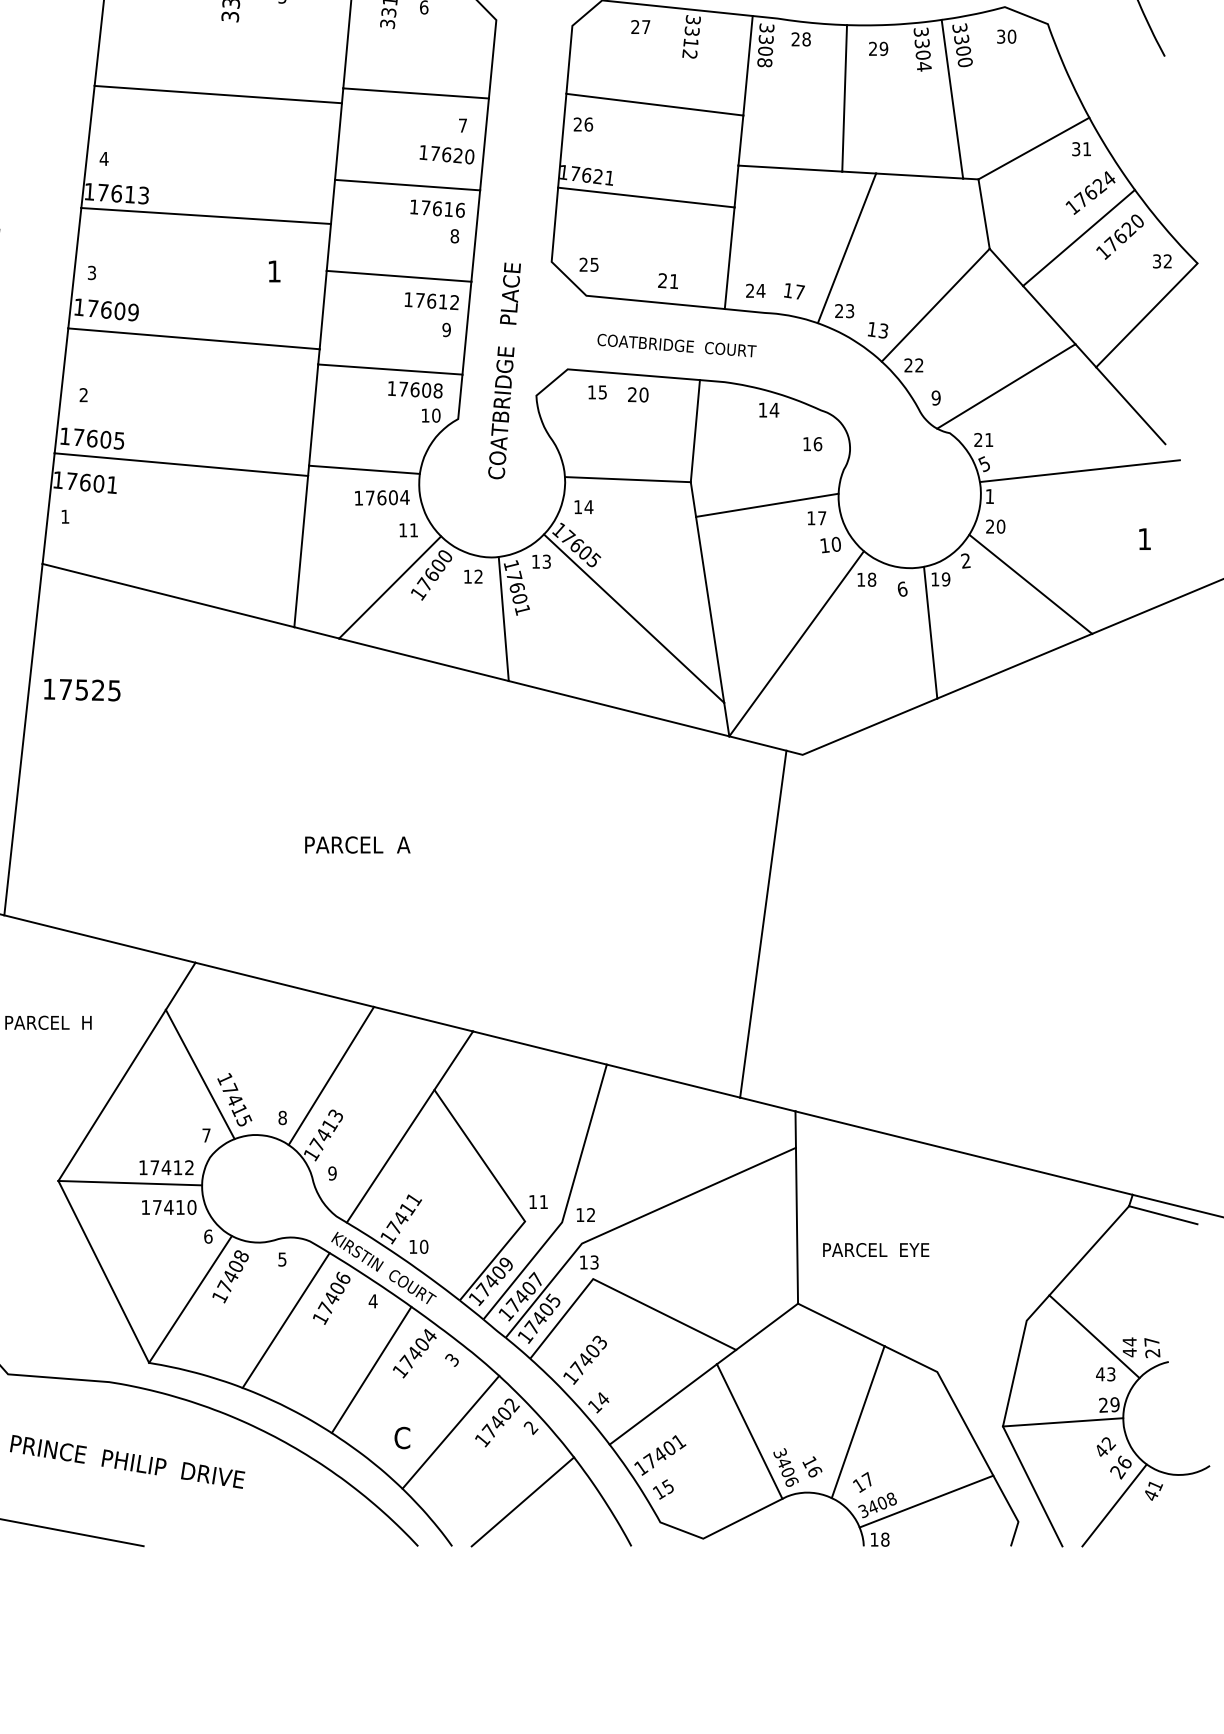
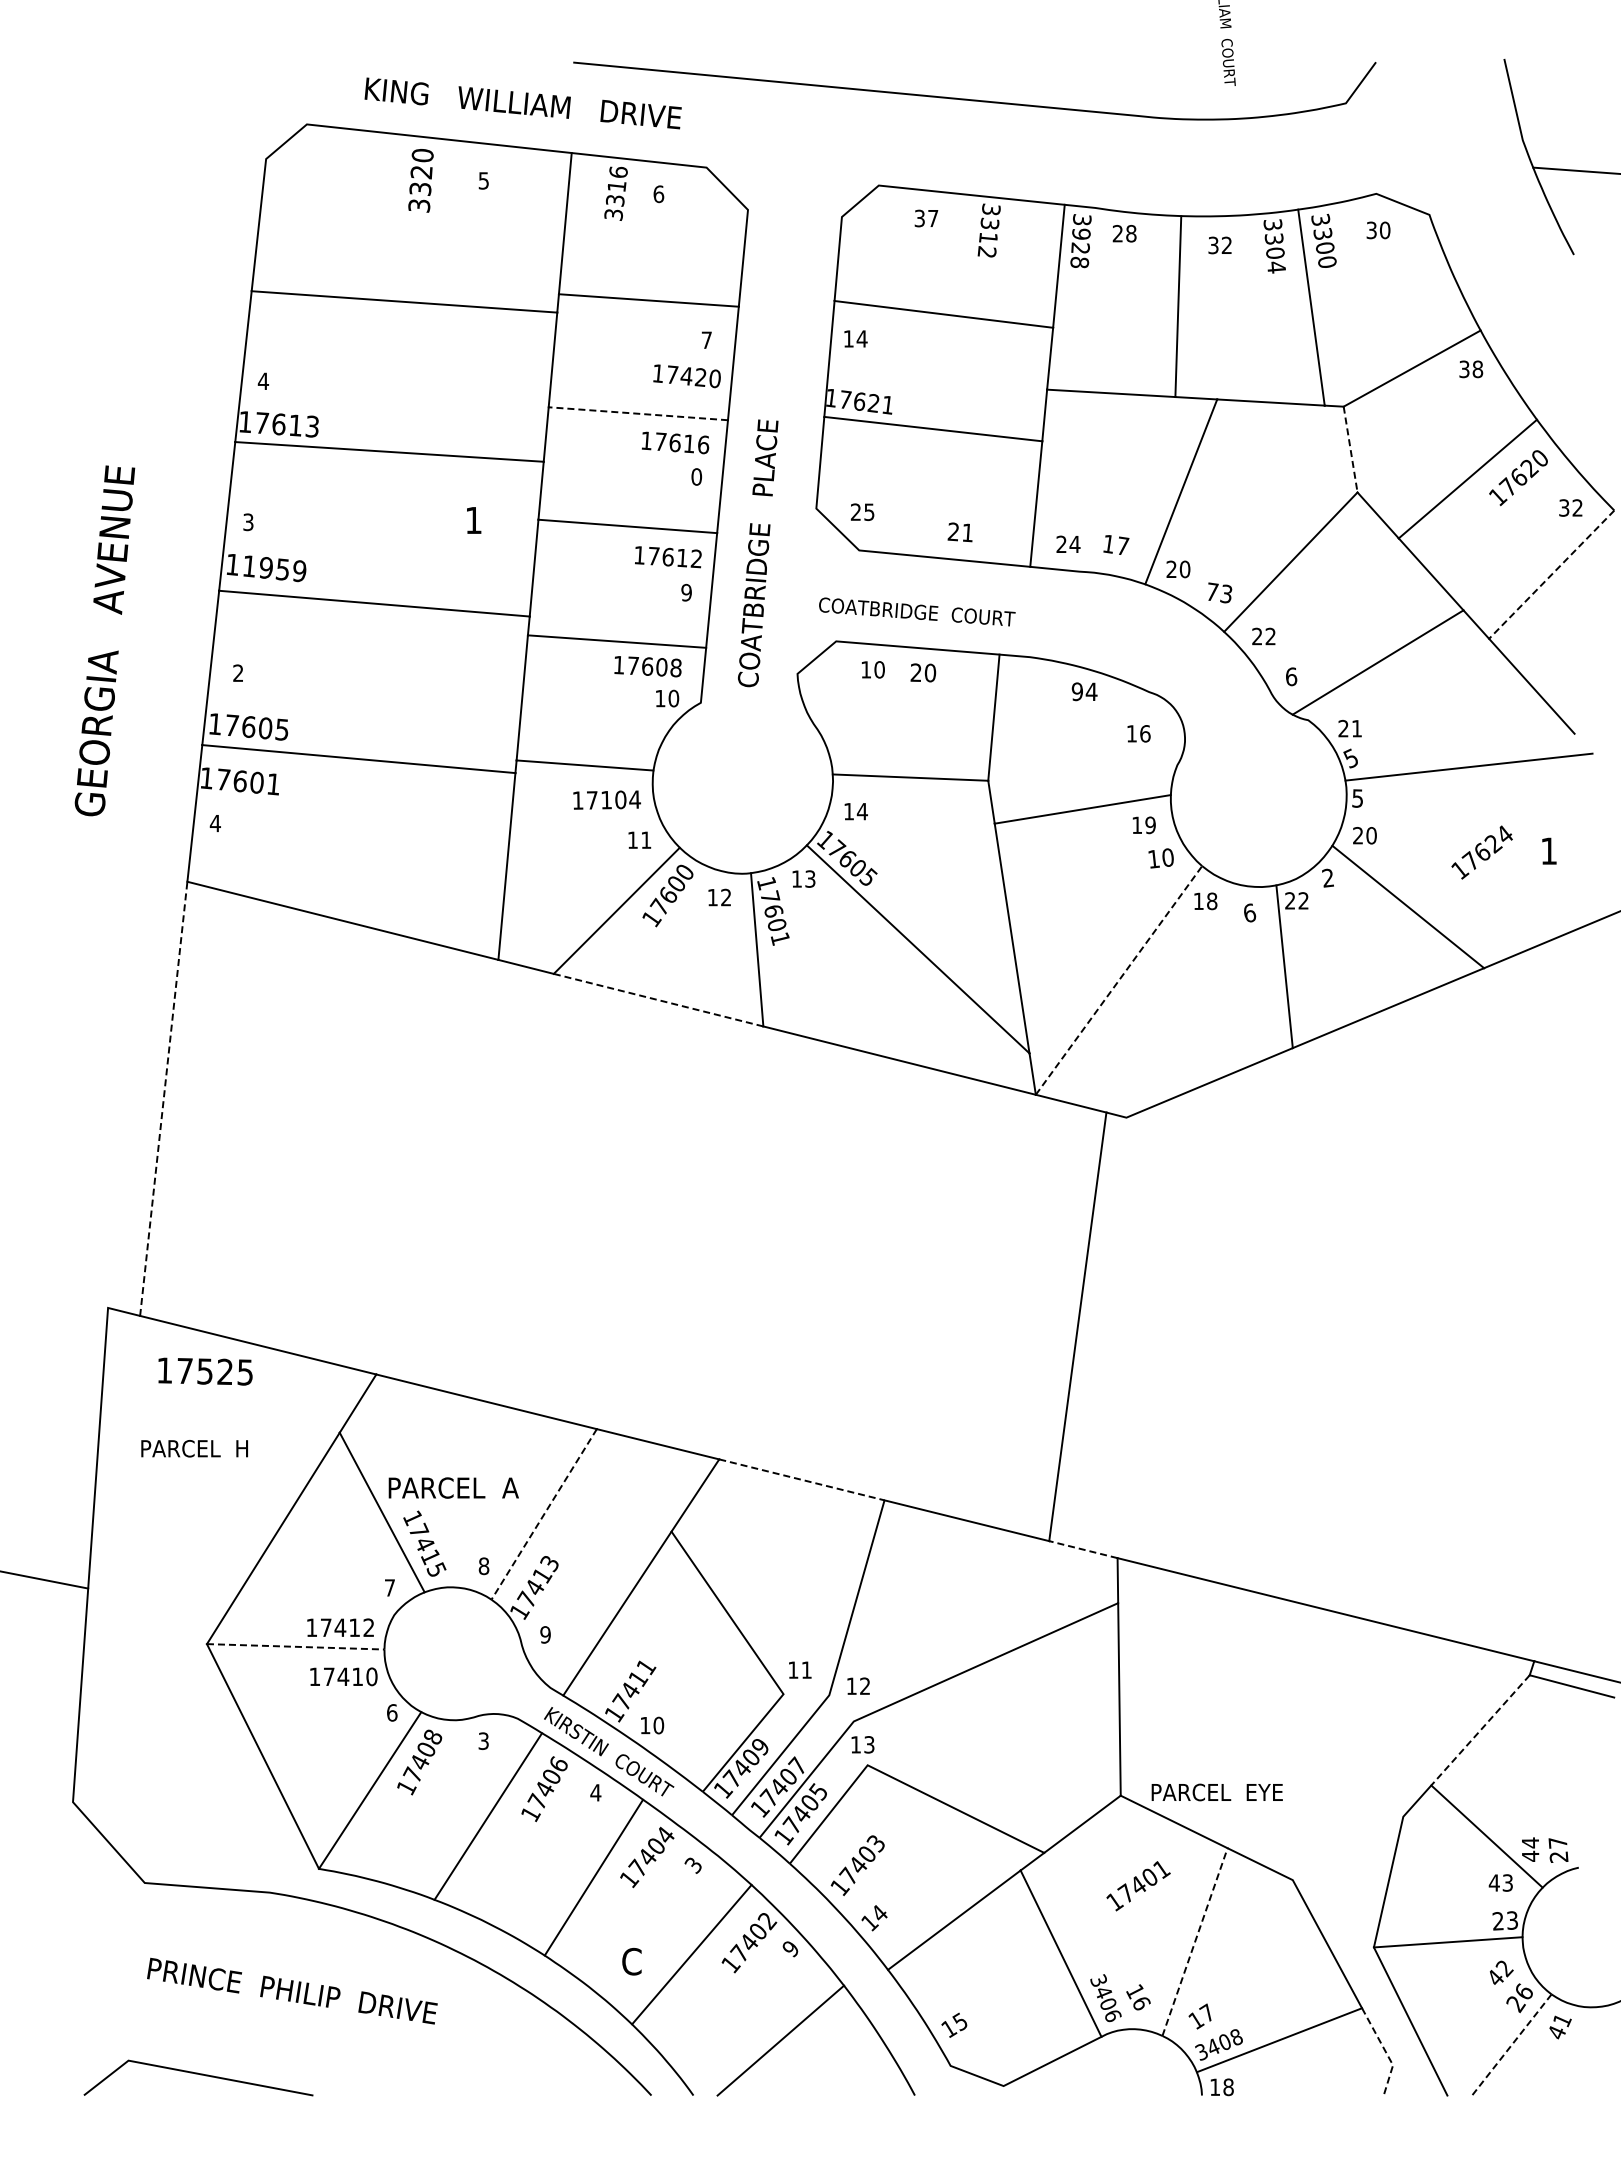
text: (635, 27) -> (919, 218), 27 -> 37
text: (765, 45) -> (1080, 241), 3308 -> 3928
text: (878, 48) -> (1220, 245), 29 -> 32
text: (583, 124) -> (855, 338), 26 -> 14
text: (1086, 149) -> (1477, 369), 31 -> 38
text: (446, 154) -> (686, 376), 17620 -> 17420
line: (407, 184) -> (638, 413), solid -> dashed
text: (1090, 193) -> (1481, 852), moved
line: (984, 214) -> (1350, 450), solid -> dashed
text: (454, 235) -> (696, 476), 8 -> 0
text: (106, 309) -> (266, 567), 17609 -> 11959
text: (849, 311) -> (1184, 569), 23 -> 20
line: (1146, 315) -> (1551, 574), solid -> dashed
text: (872, 328) -> (1212, 591), 13 -> 73
text: (677, 345) -> (917, 611), moved
text: (504, 371) -> (758, 553), moved
text: (602, 392) -> (879, 669), 15 -> 10
text: (936, 397) -> (1291, 676), 9 -> 6
text: (762, 409) -> (1076, 691), 14 -> 94
text: (989, 496) -> (1357, 798), 1 -> 5
text: (381, 497) -> (606, 799), 17604 -> 17104
text: (64, 516) -> (214, 823), 1 -> 4
text: (822, 518) -> (1150, 825), 17 -> 19
text: (940, 579) -> (1296, 900), 19 -> 22
line: (797, 643) -> (1119, 980), solid -> dashed
line: (423, 660) -> (658, 1000), solid -> dashed
text: (82, 689) -> (205, 1371), moved
line: (23, 739) -> (163, 1098), solid -> dashed
text: (357, 844) -> (453, 1487), moved
line: (540, 1047) -> (802, 1479), solid -> dashed
line: (330, 1076) -> (543, 1514), solid -> dashed
line: (767, 1104) -> (1082, 1549), solid -> dashed
line: (130, 1182) -> (295, 1646), solid -> dashed
text: (875, 1250) -> (1216, 1792), moved
line: (1089, 1250) -> (1480, 1730), solid -> dashed
text: (282, 1258) -> (483, 1740), 5 -> 3
text: (1115, 1404) -> (1512, 1920), 29 -> 23
line: (858, 1421) -> (1195, 1941), solid -> dashed
text: (530, 1428) -> (790, 1950), 2 -> 9
text: (660, 1455) -> (1138, 1886), moved
line: (1114, 1505) -> (1511, 2045), solid -> dashed
line: (1012, 1510) -> (1385, 2051), solid -> dashed

